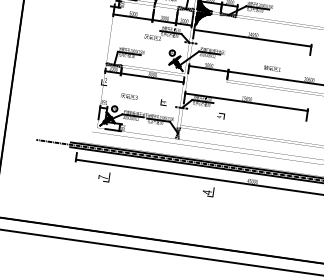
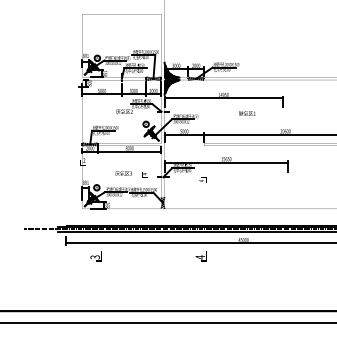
text: (272, 68) -> (247, 113), moved
text: (129, 96) -> (123, 173), moved
text: (102, 177) -> (94, 257), 7 -> 3

